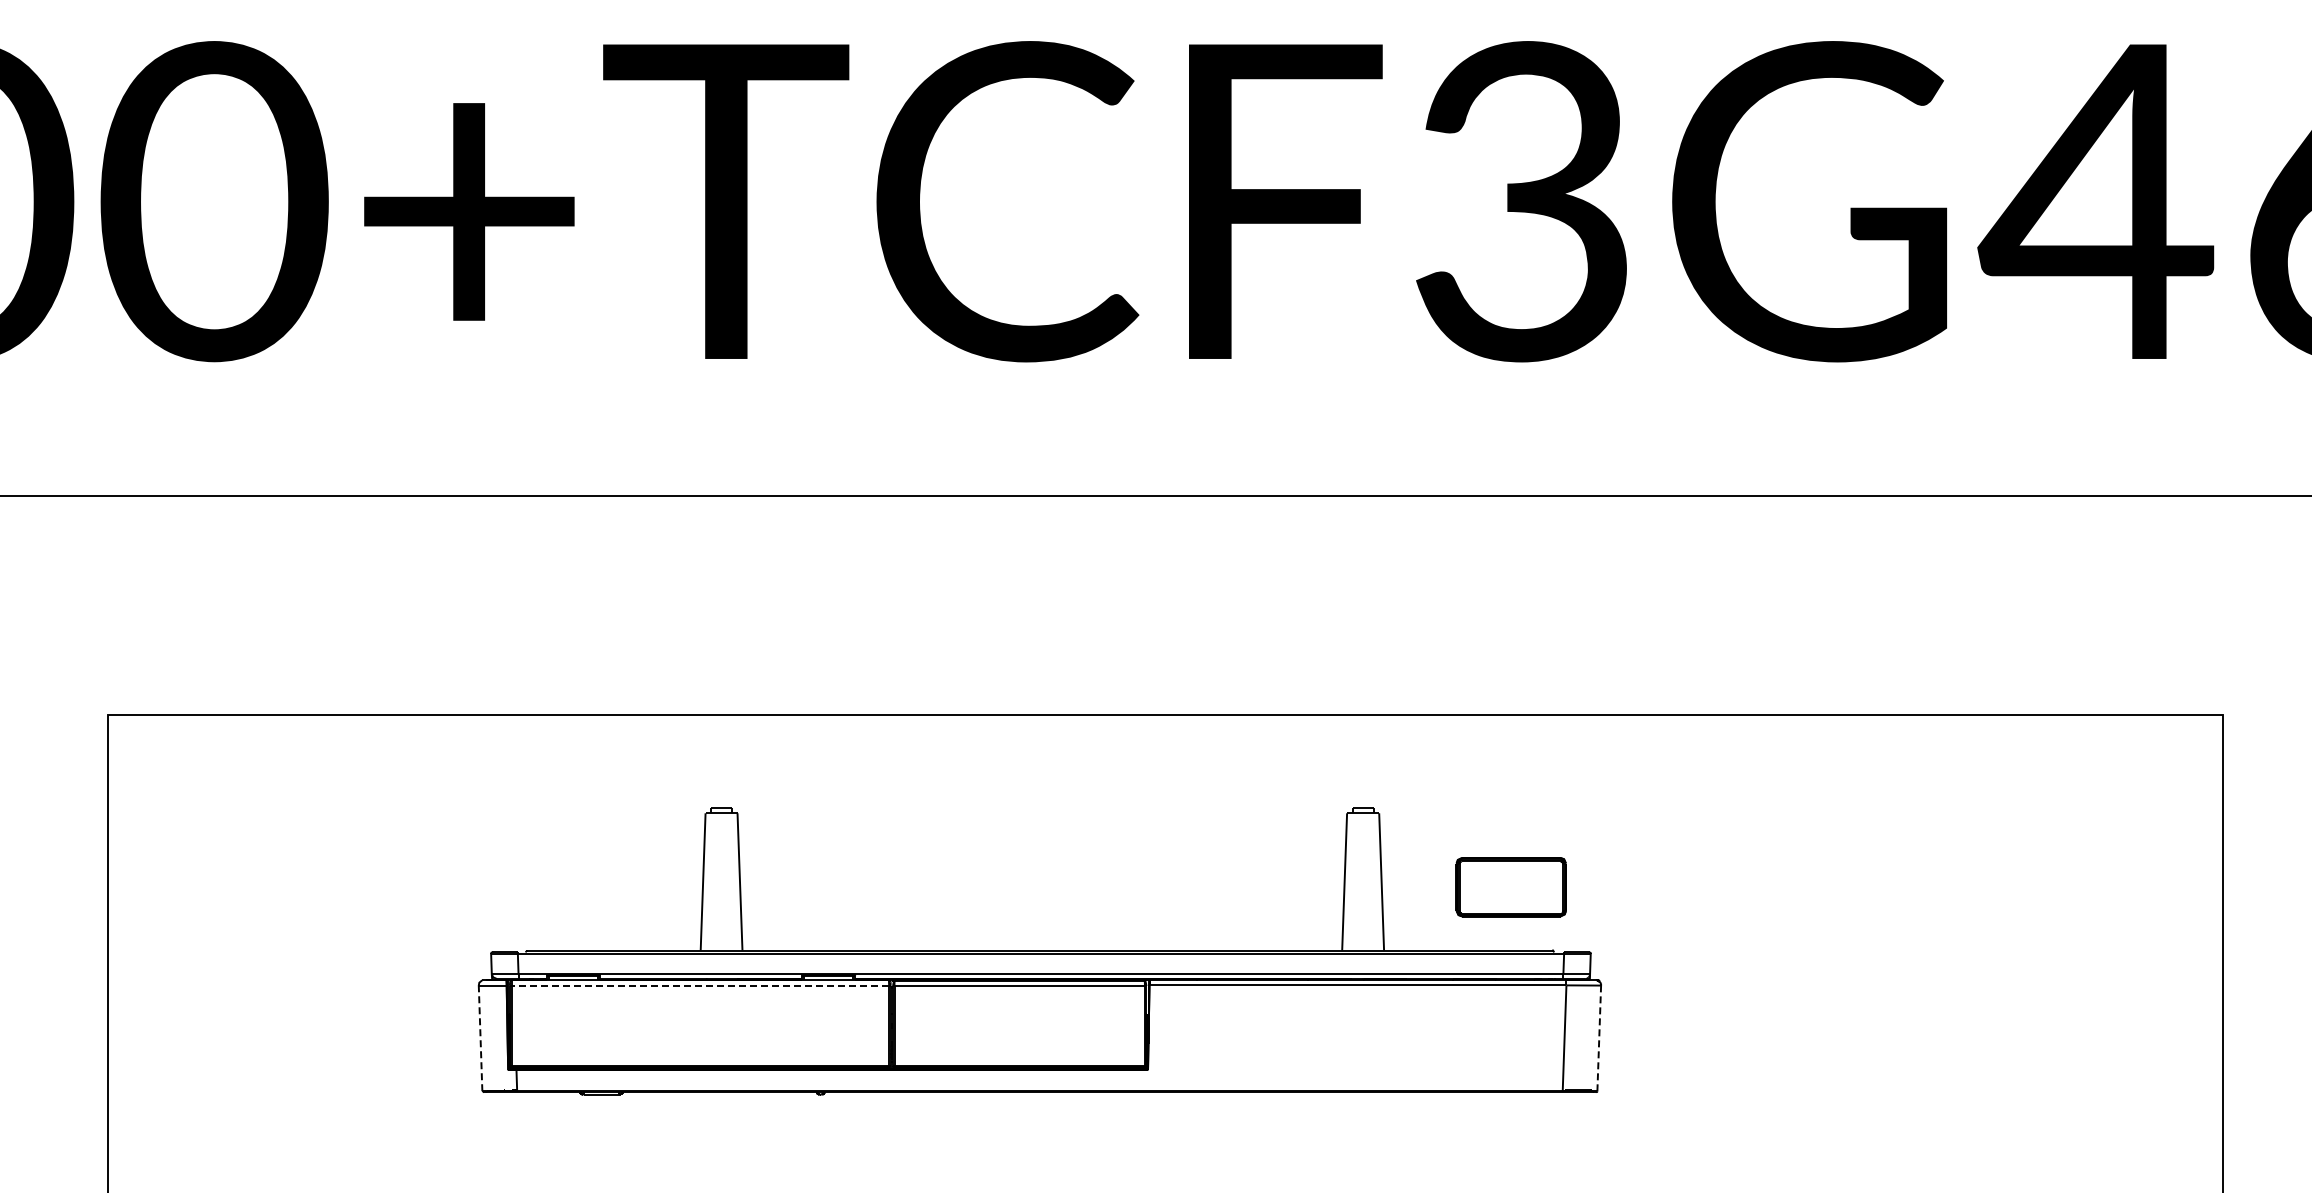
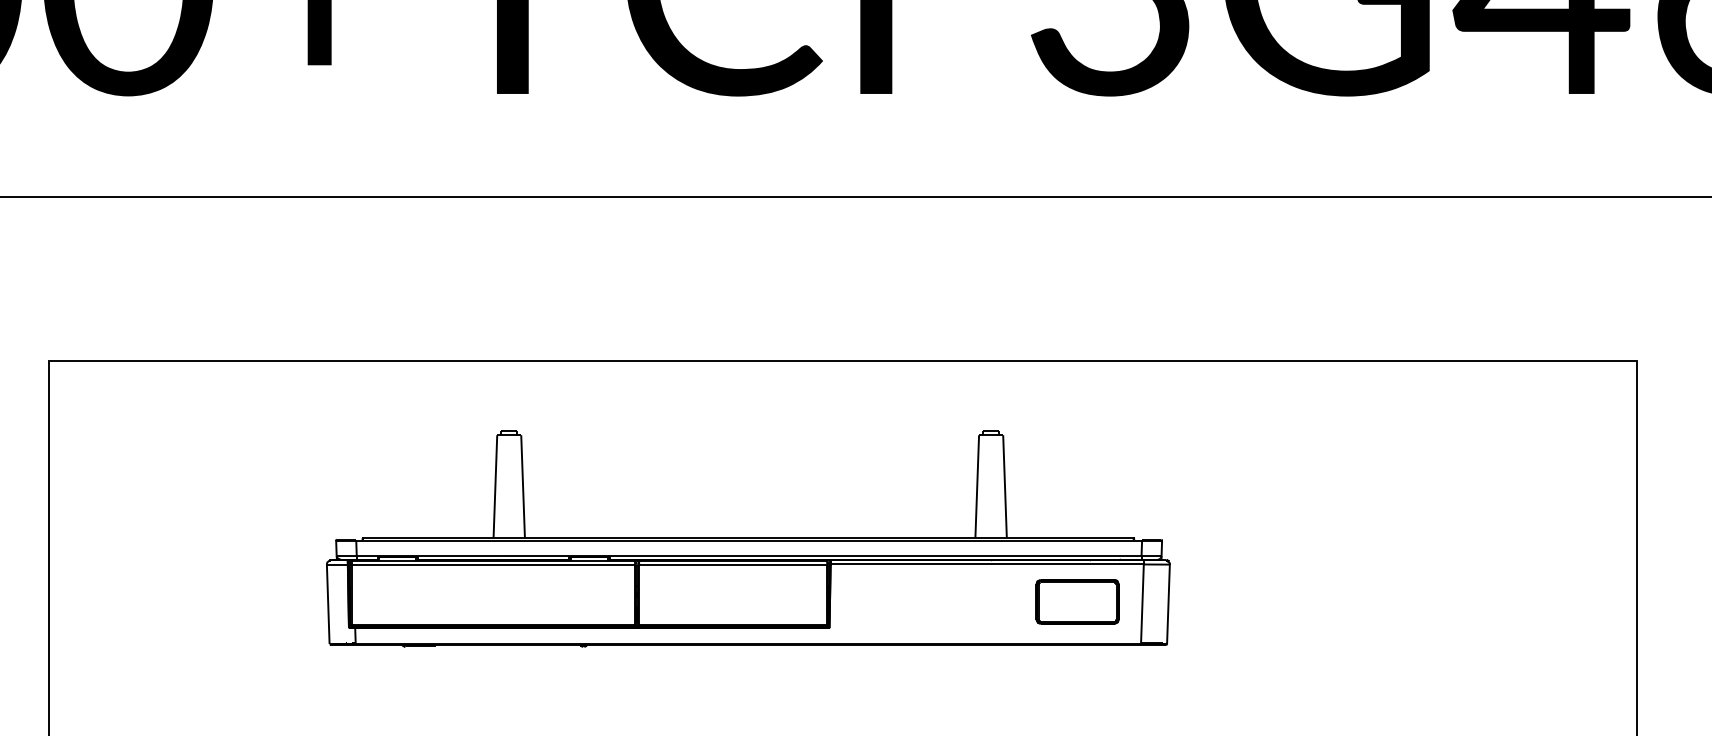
part: (1510, 887) -> (1077, 602), moved
line: (700, 985) -> (493, 564), dashed -> solid
line: (480, 1038) -> (328, 604), dashed -> solid
line: (1599, 1038) -> (1168, 604), dashed -> solid

